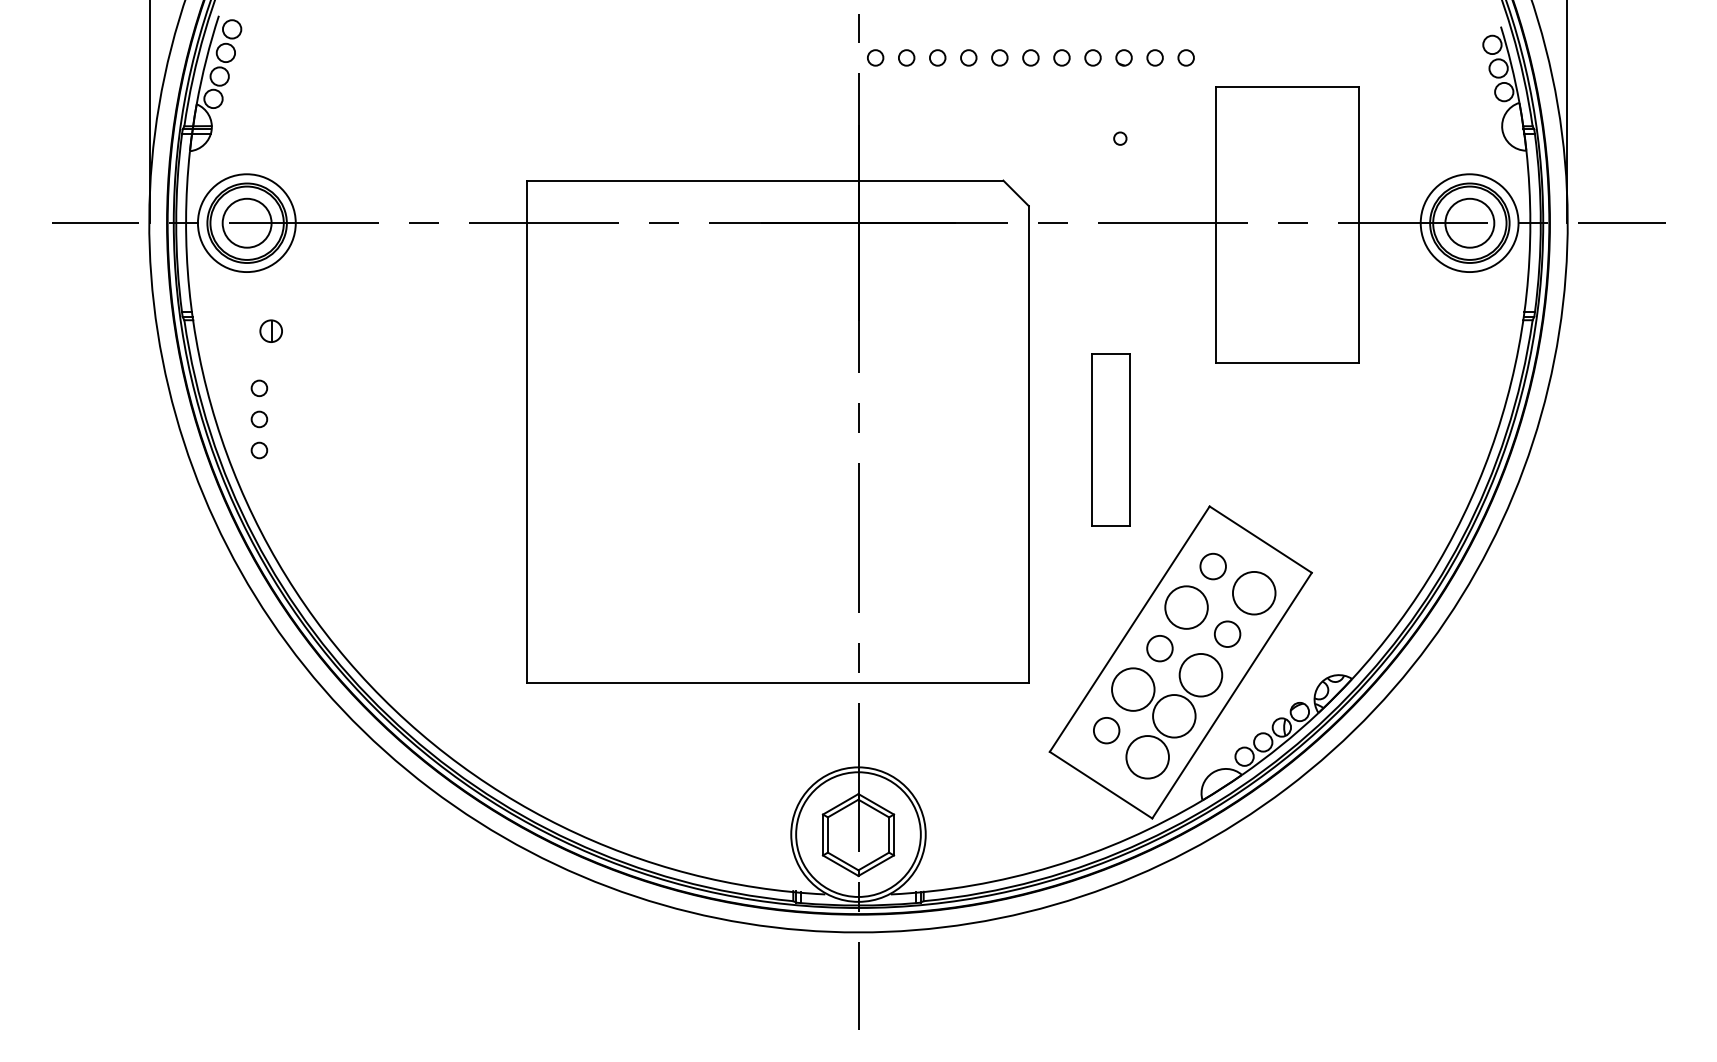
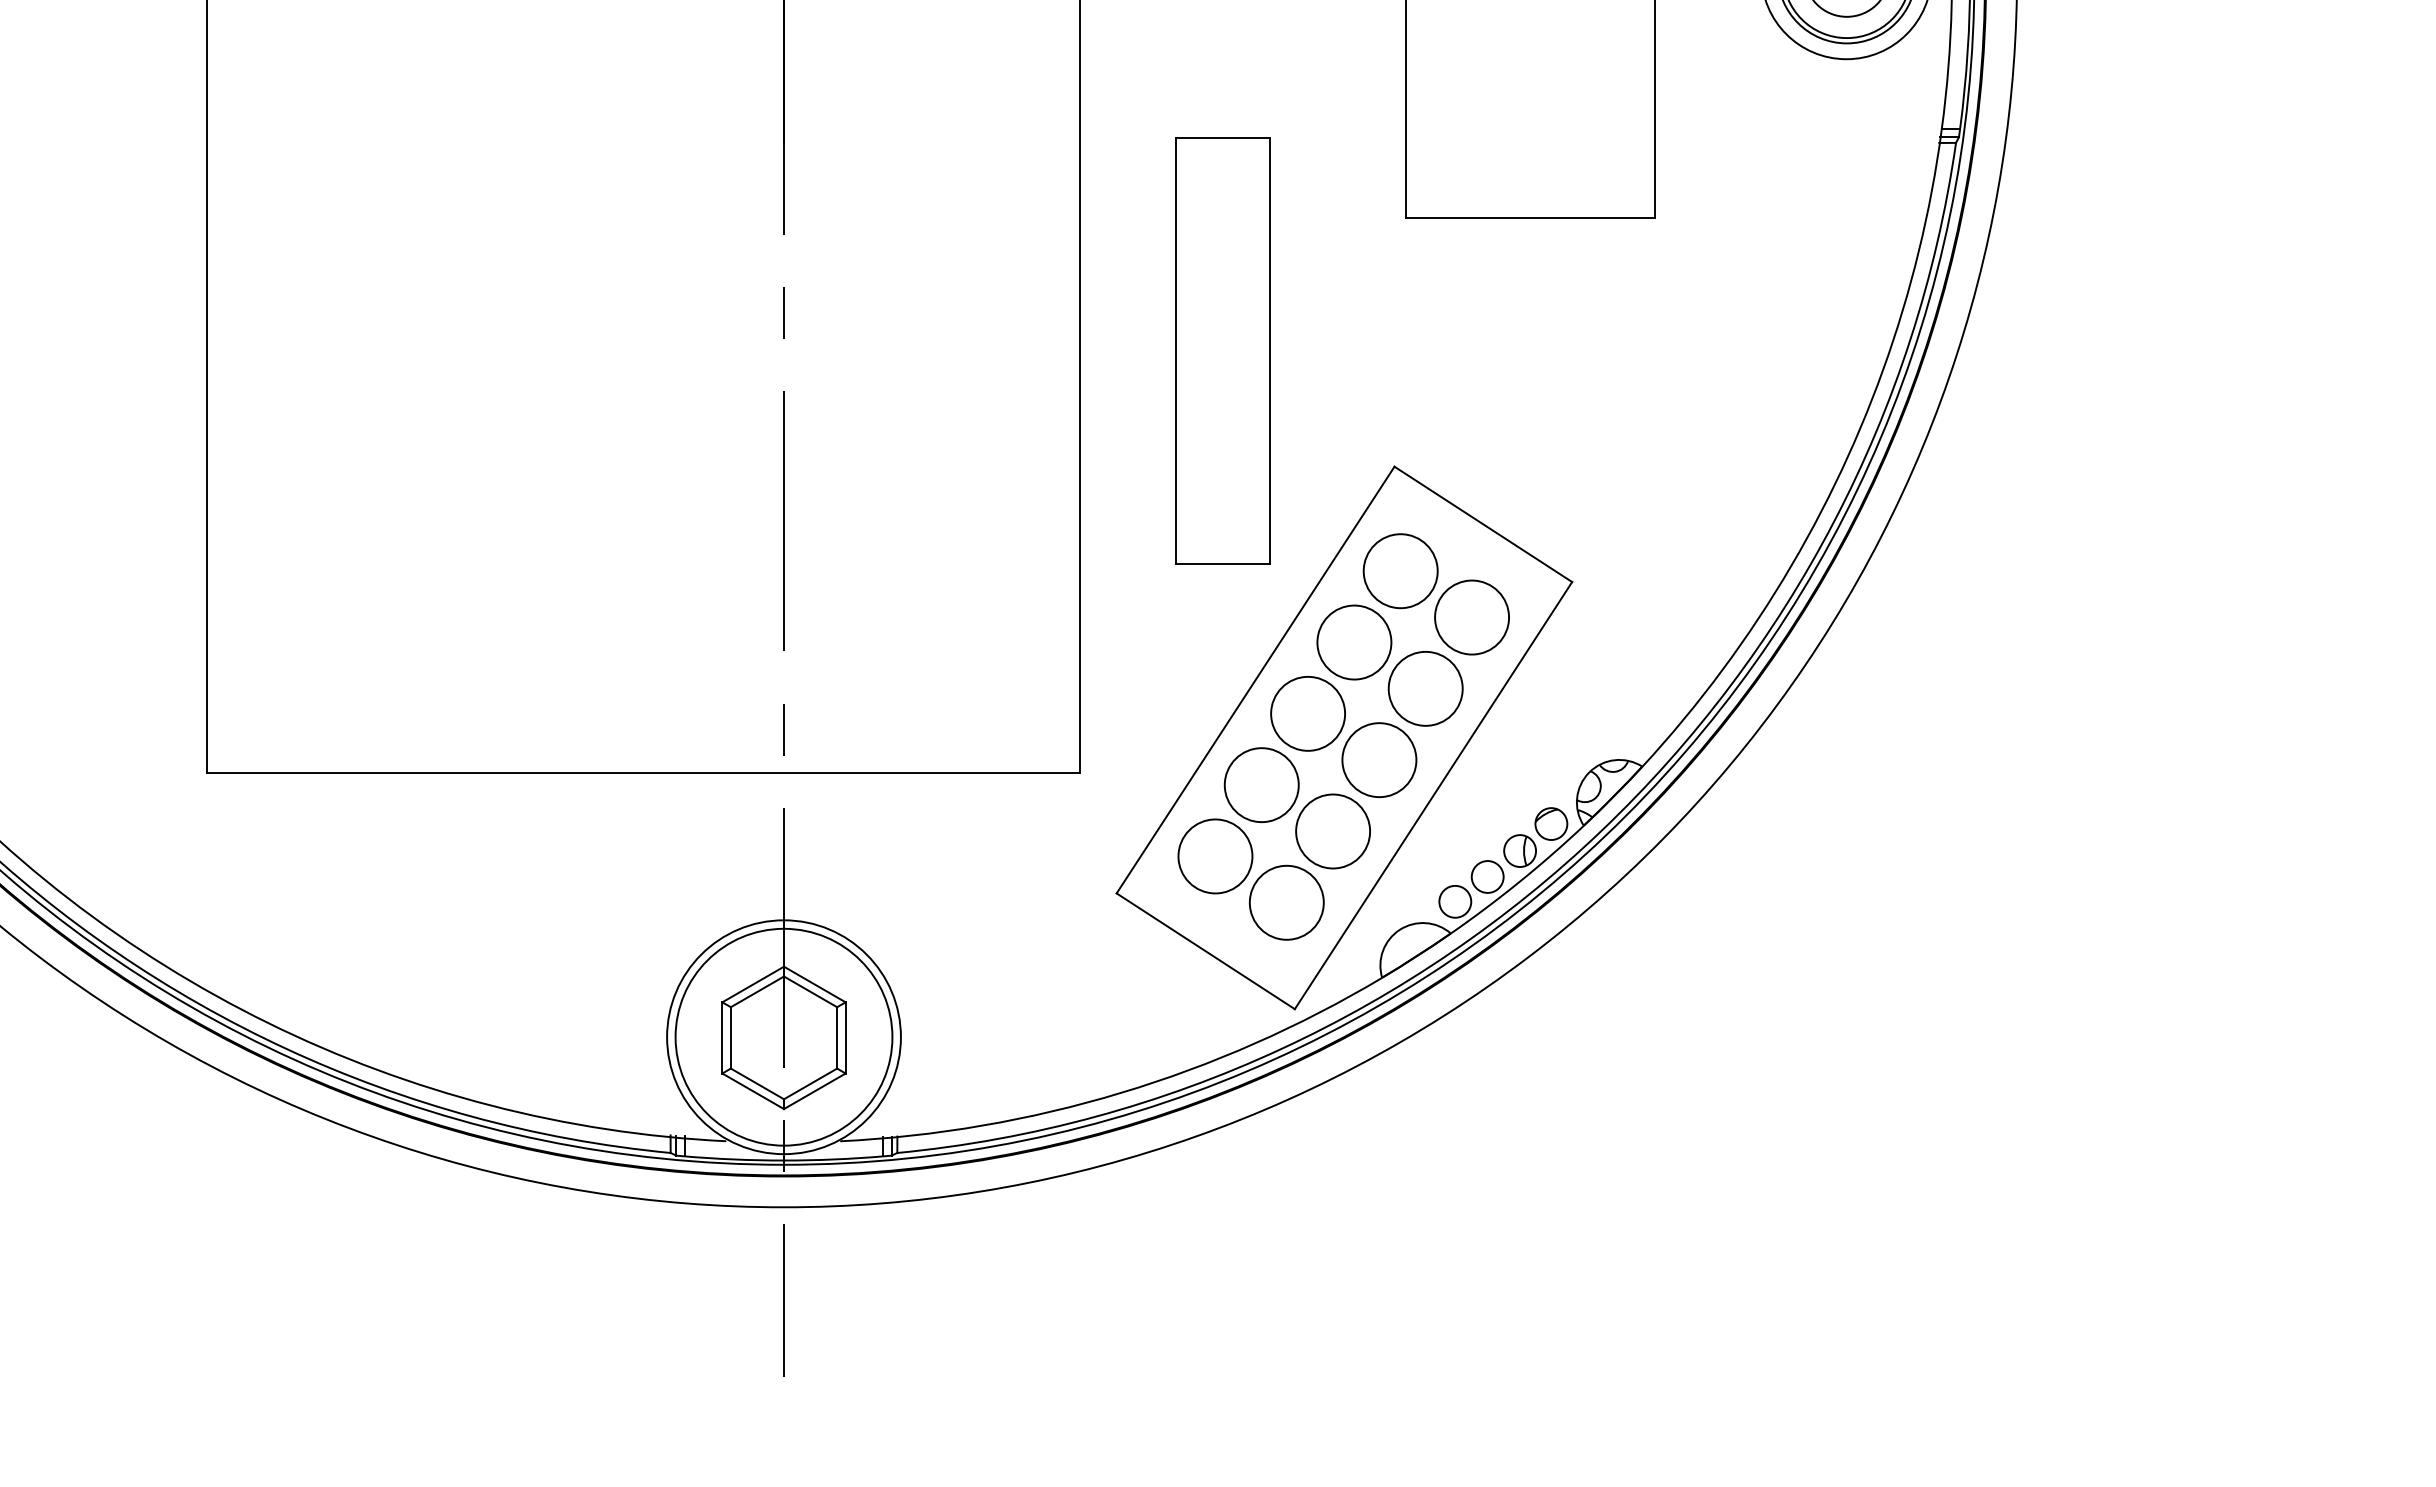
part: (1110, 439) -> (1222, 350), size x1.43
circle: (1212, 566) -> (1399, 571), size x1.67
circle: (1227, 633) -> (1425, 687), size x1.67
circle: (1159, 648) -> (1307, 713), size x1.67
circle: (1106, 730) -> (1215, 856), size x1.67

